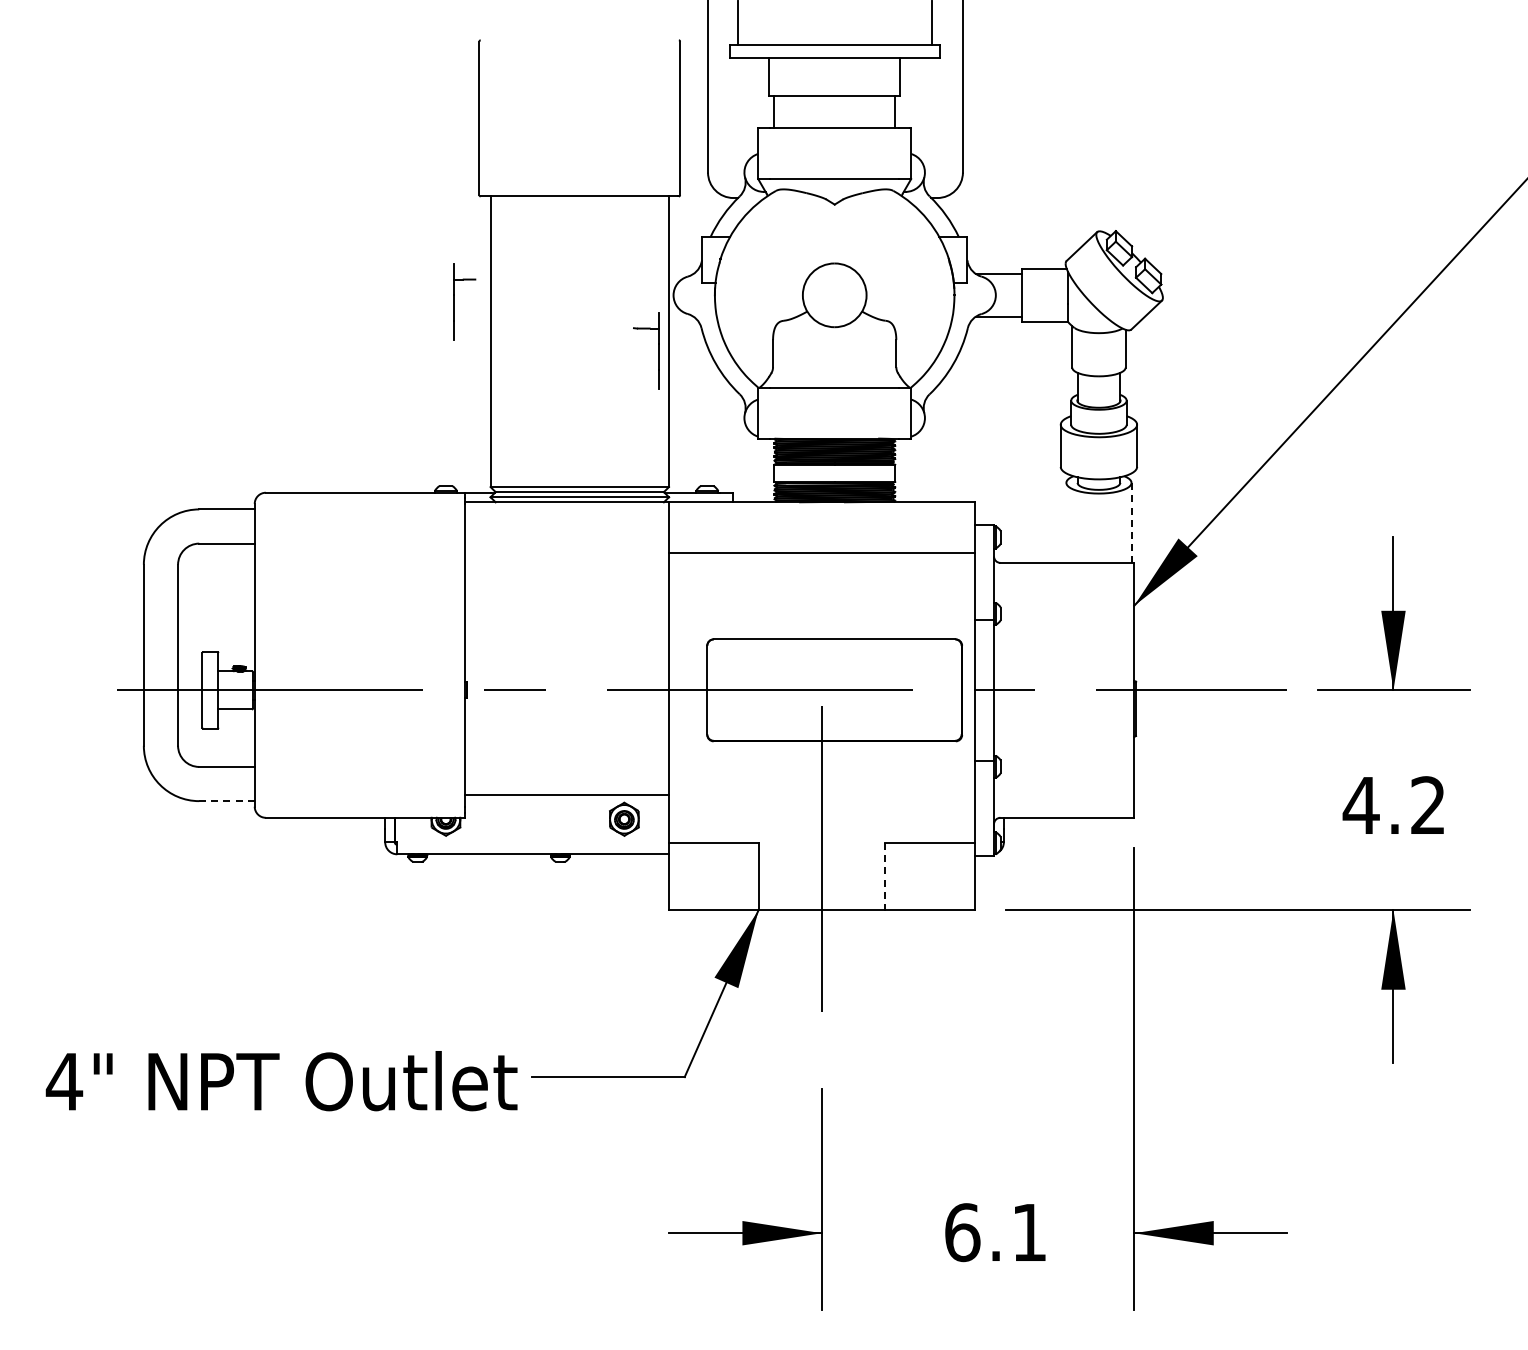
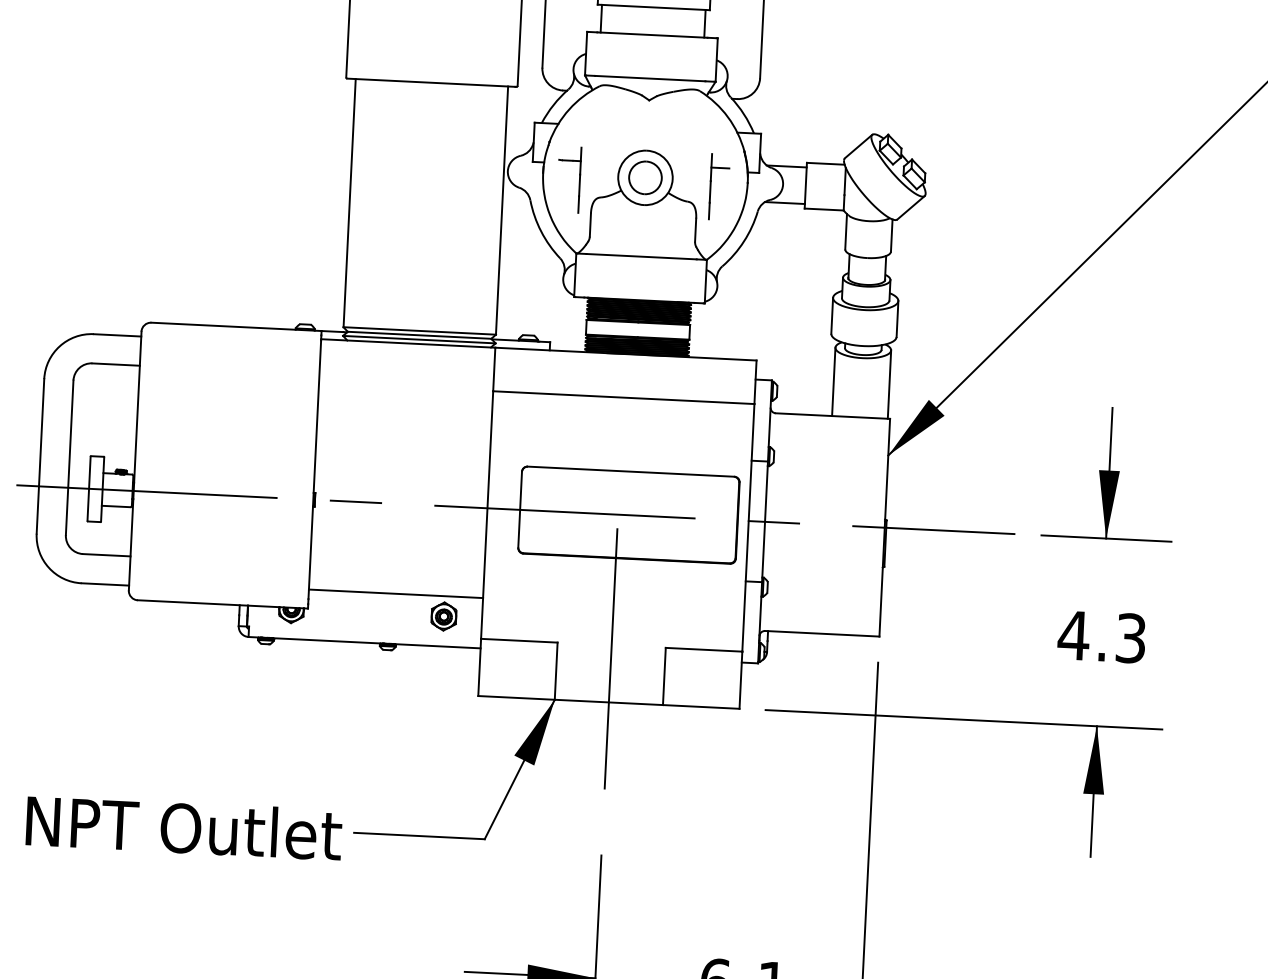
part: (834, 295) -> (645, 178), added
part: (454, 301) -> (710, 186), moved
part: (658, 350) -> (579, 179), moved
line: (1066, 522) -> (833, 381), added
line: (1131, 522) -> (889, 384), dashed -> solid
line: (227, 801) -> (105, 584), dashed -> solid
text: (1428, 805) -> (1131, 638), 4.2 -> 4.3
line: (885, 877) -> (664, 677), dashed -> solid

